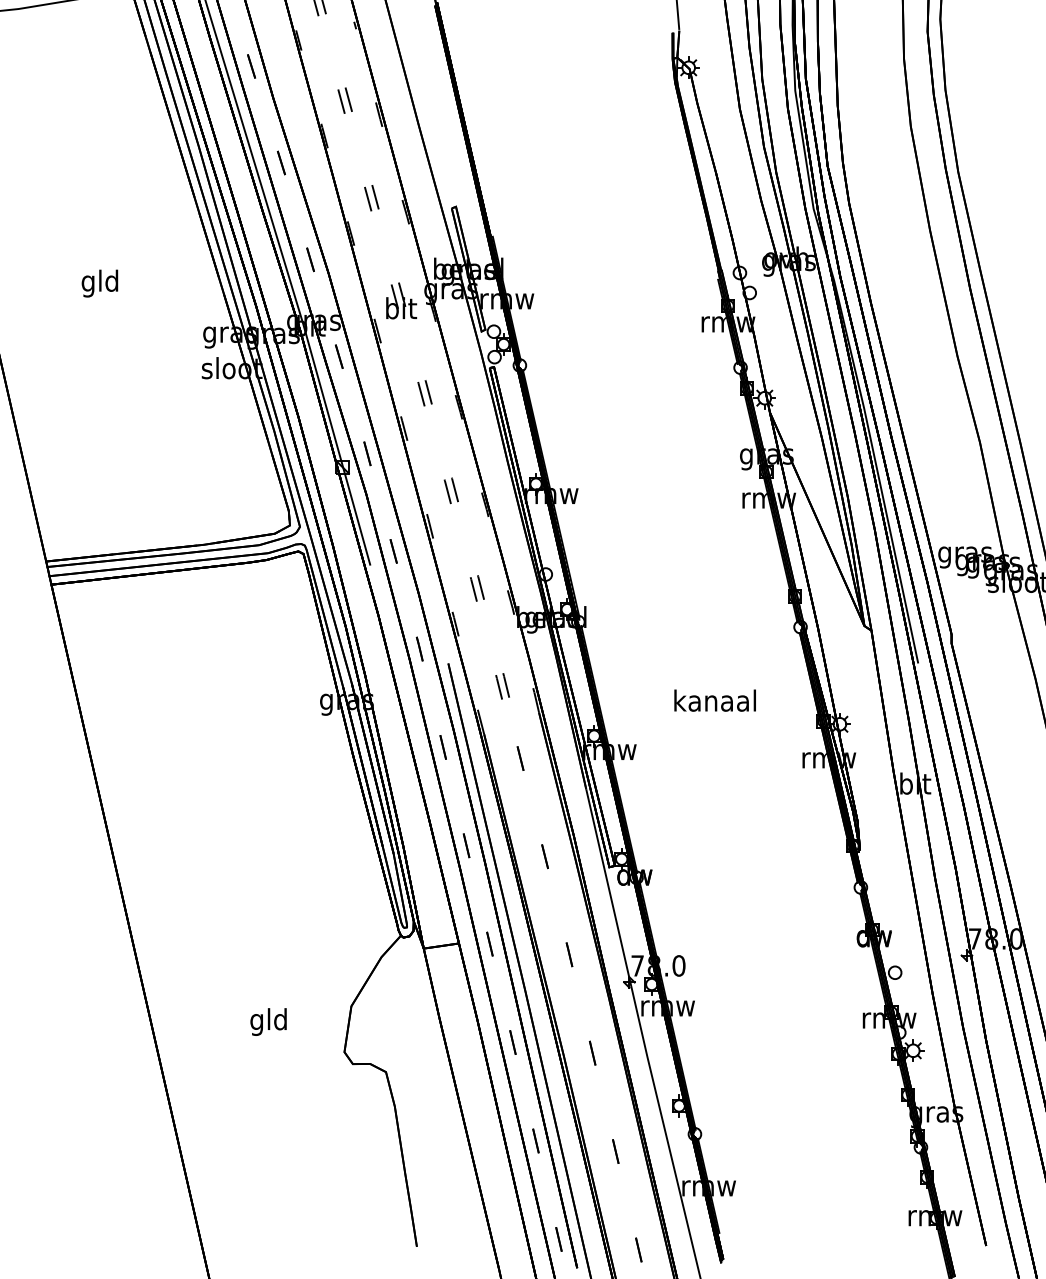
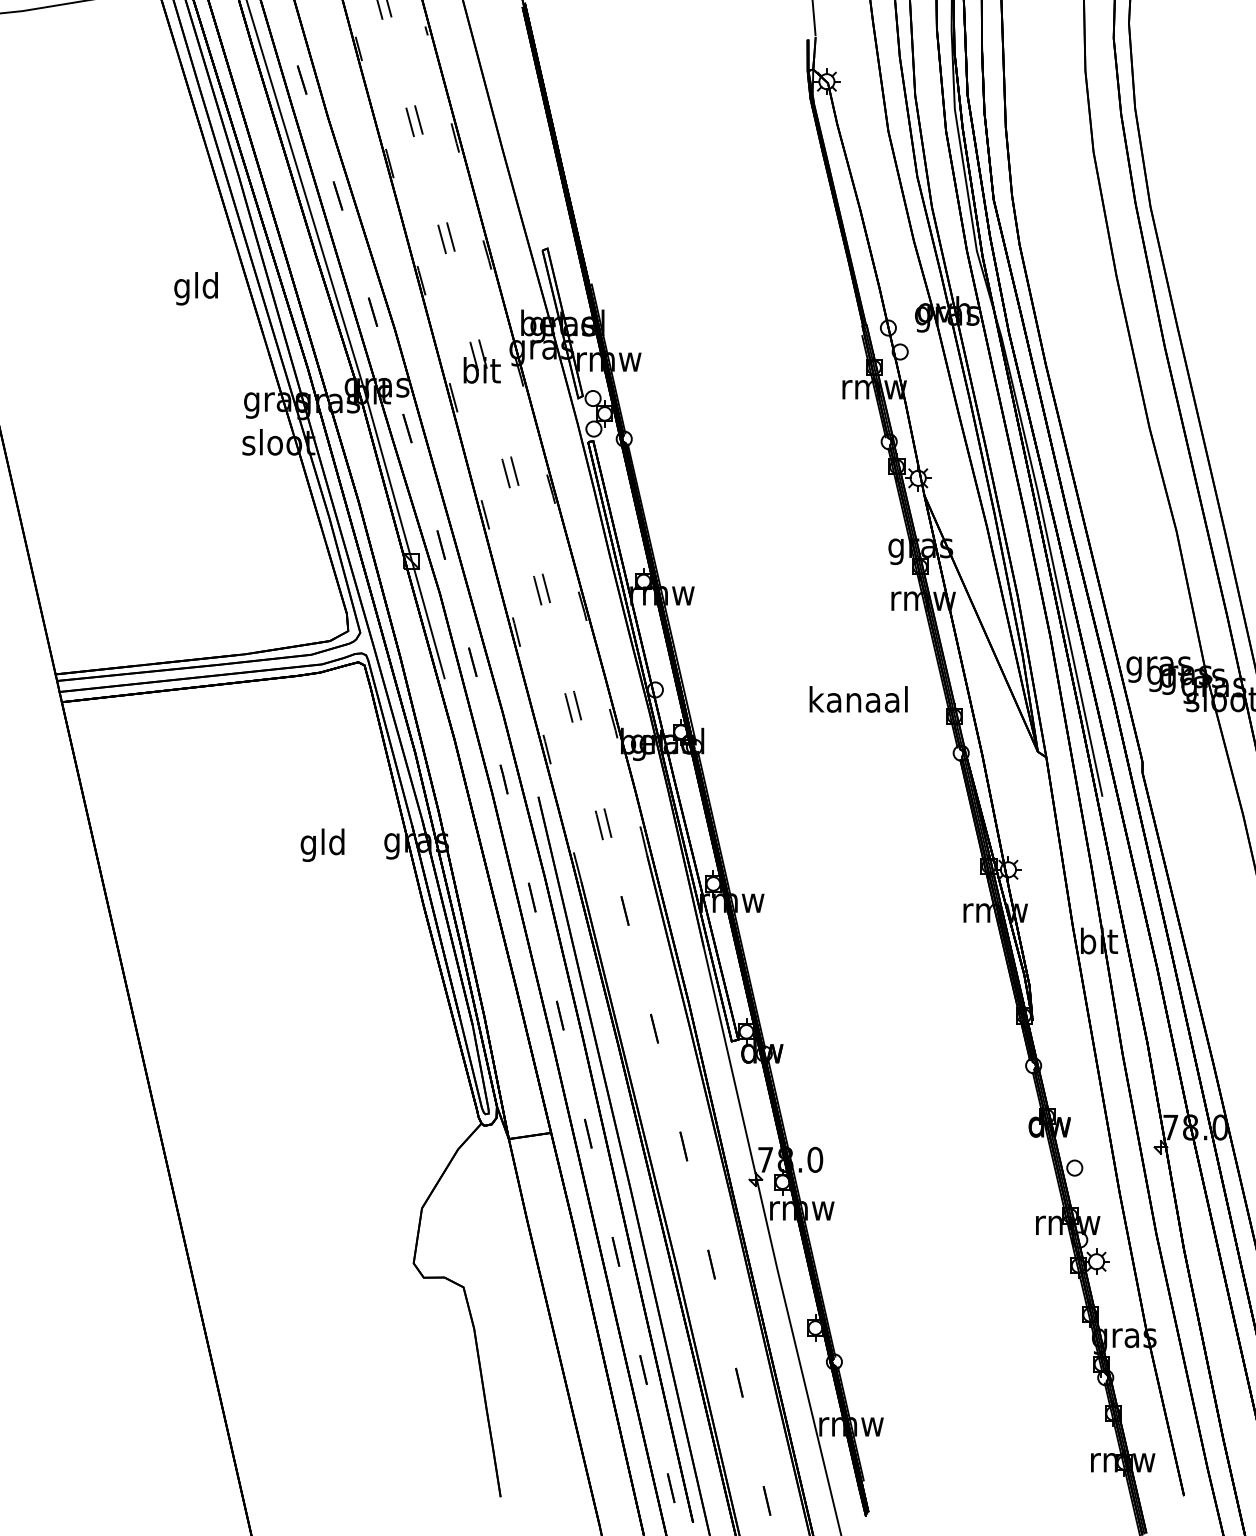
text: (99, 283) -> (195, 288), moved
text: (715, 700) -> (858, 699), moved
text: (268, 1021) -> (322, 844), moved

